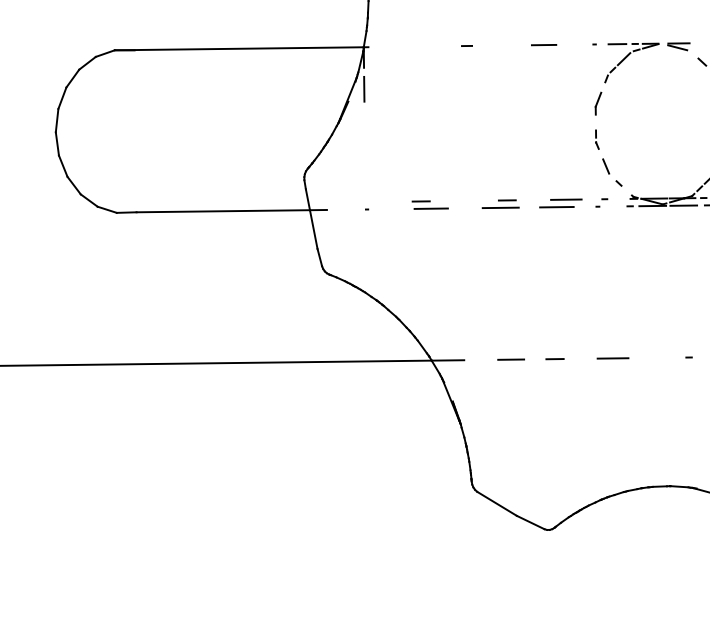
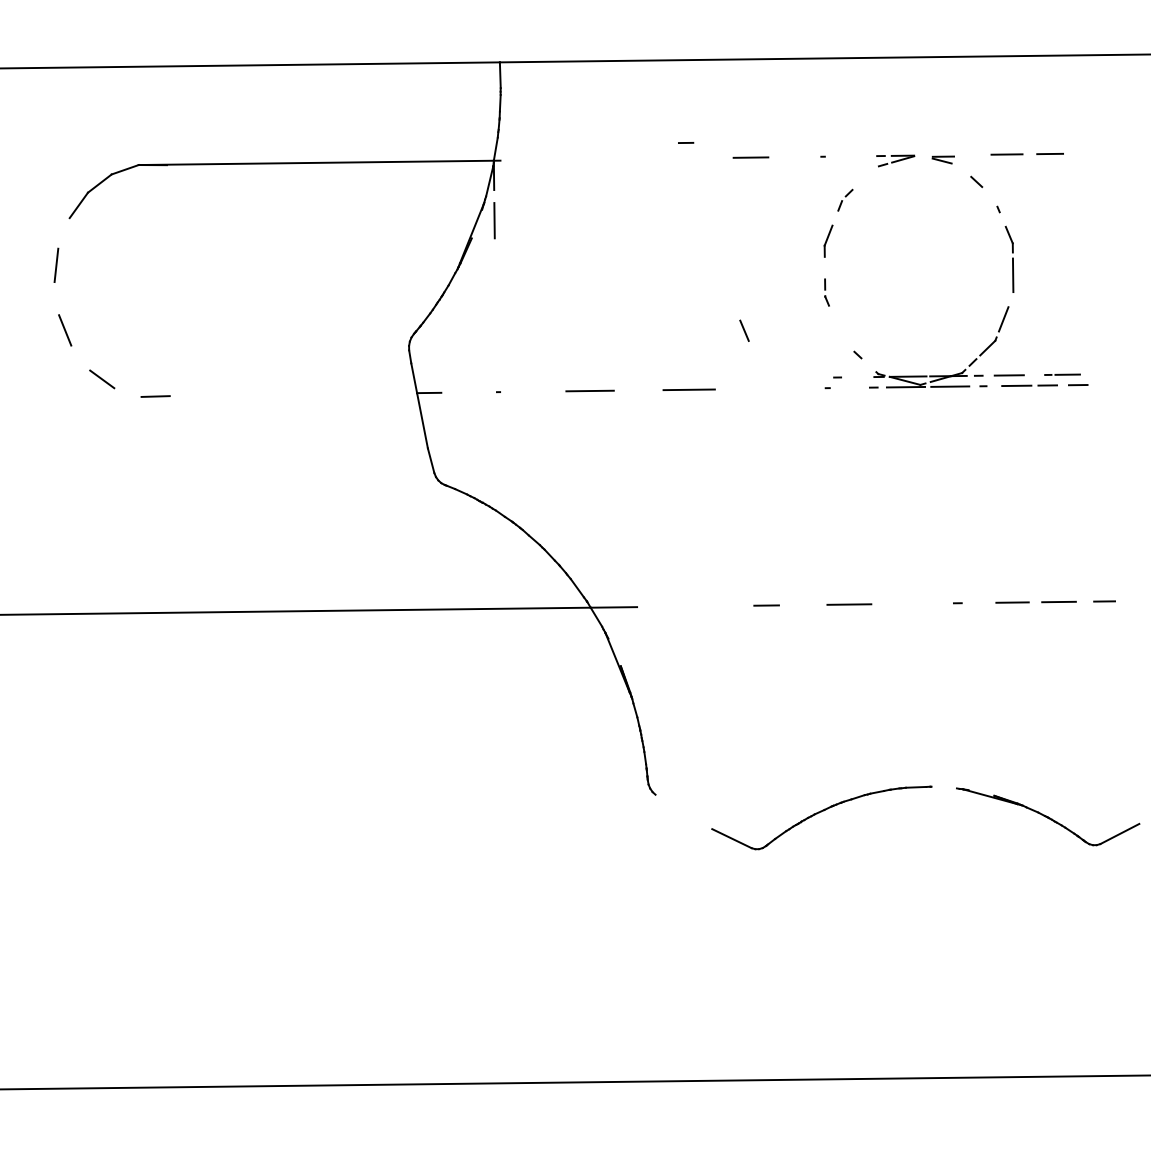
line: (617, 44) -> (855, 156), removed
line: (467, 45) -> (686, 142), moved
part: (679, 46) -> (943, 159), size x0.7
line: (623, 59) -> (864, 177), removed
line: (62, 98) -> (63, 233), removed
line: (57, 143) -> (56, 298), removed
line: (606, 166) -> (744, 330), moved
line: (73, 185) -> (80, 357), removed
line: (566, 199) -> (782, 377), removed
line: (507, 200) -> (698, 379), removed
line: (421, 201) -> (575, 380), removed
line: (557, 206) -> (769, 388), removed
line: (106, 209) -> (127, 392), removed
line: (223, 211) -> (293, 394), removed
line: (510, 359) -> (703, 606), removed
line: (679, 486) -> (943, 787), removed
line: (496, 503) -> (683, 811), removed

